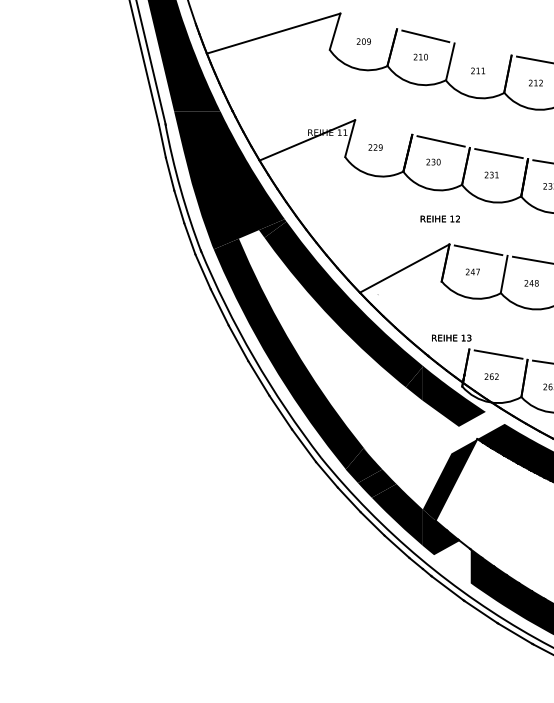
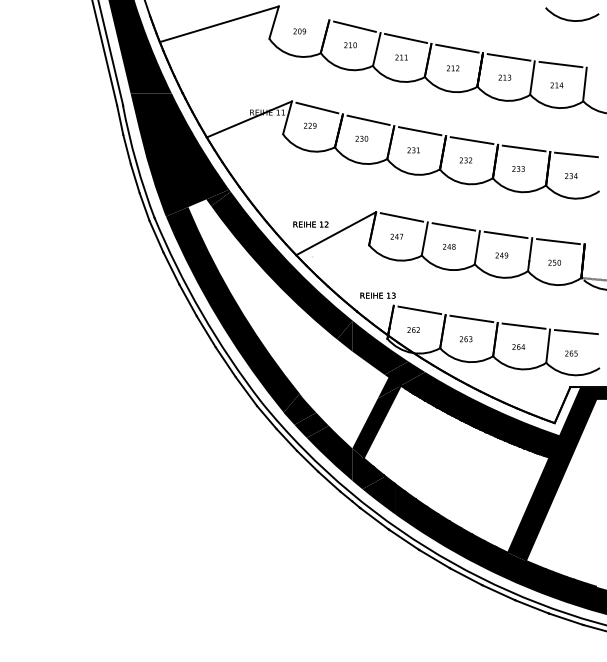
line: (482, 48) -> (405, 37), added
line: (383, 126) -> (317, 107), added
text: (439, 218) -> (310, 224), moved
fill: (478, 432) -> (401, 379), added
fill: (452, 562) -> (378, 495), added

